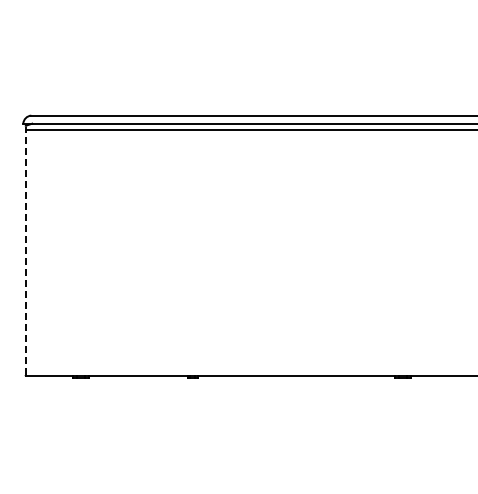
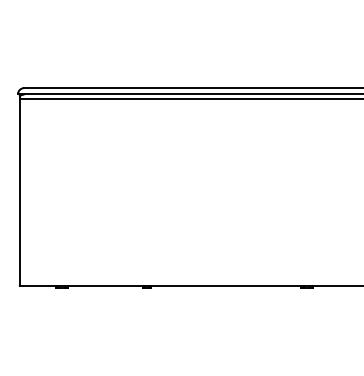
line: (25, 250) -> (19, 190), dashed -> solid

